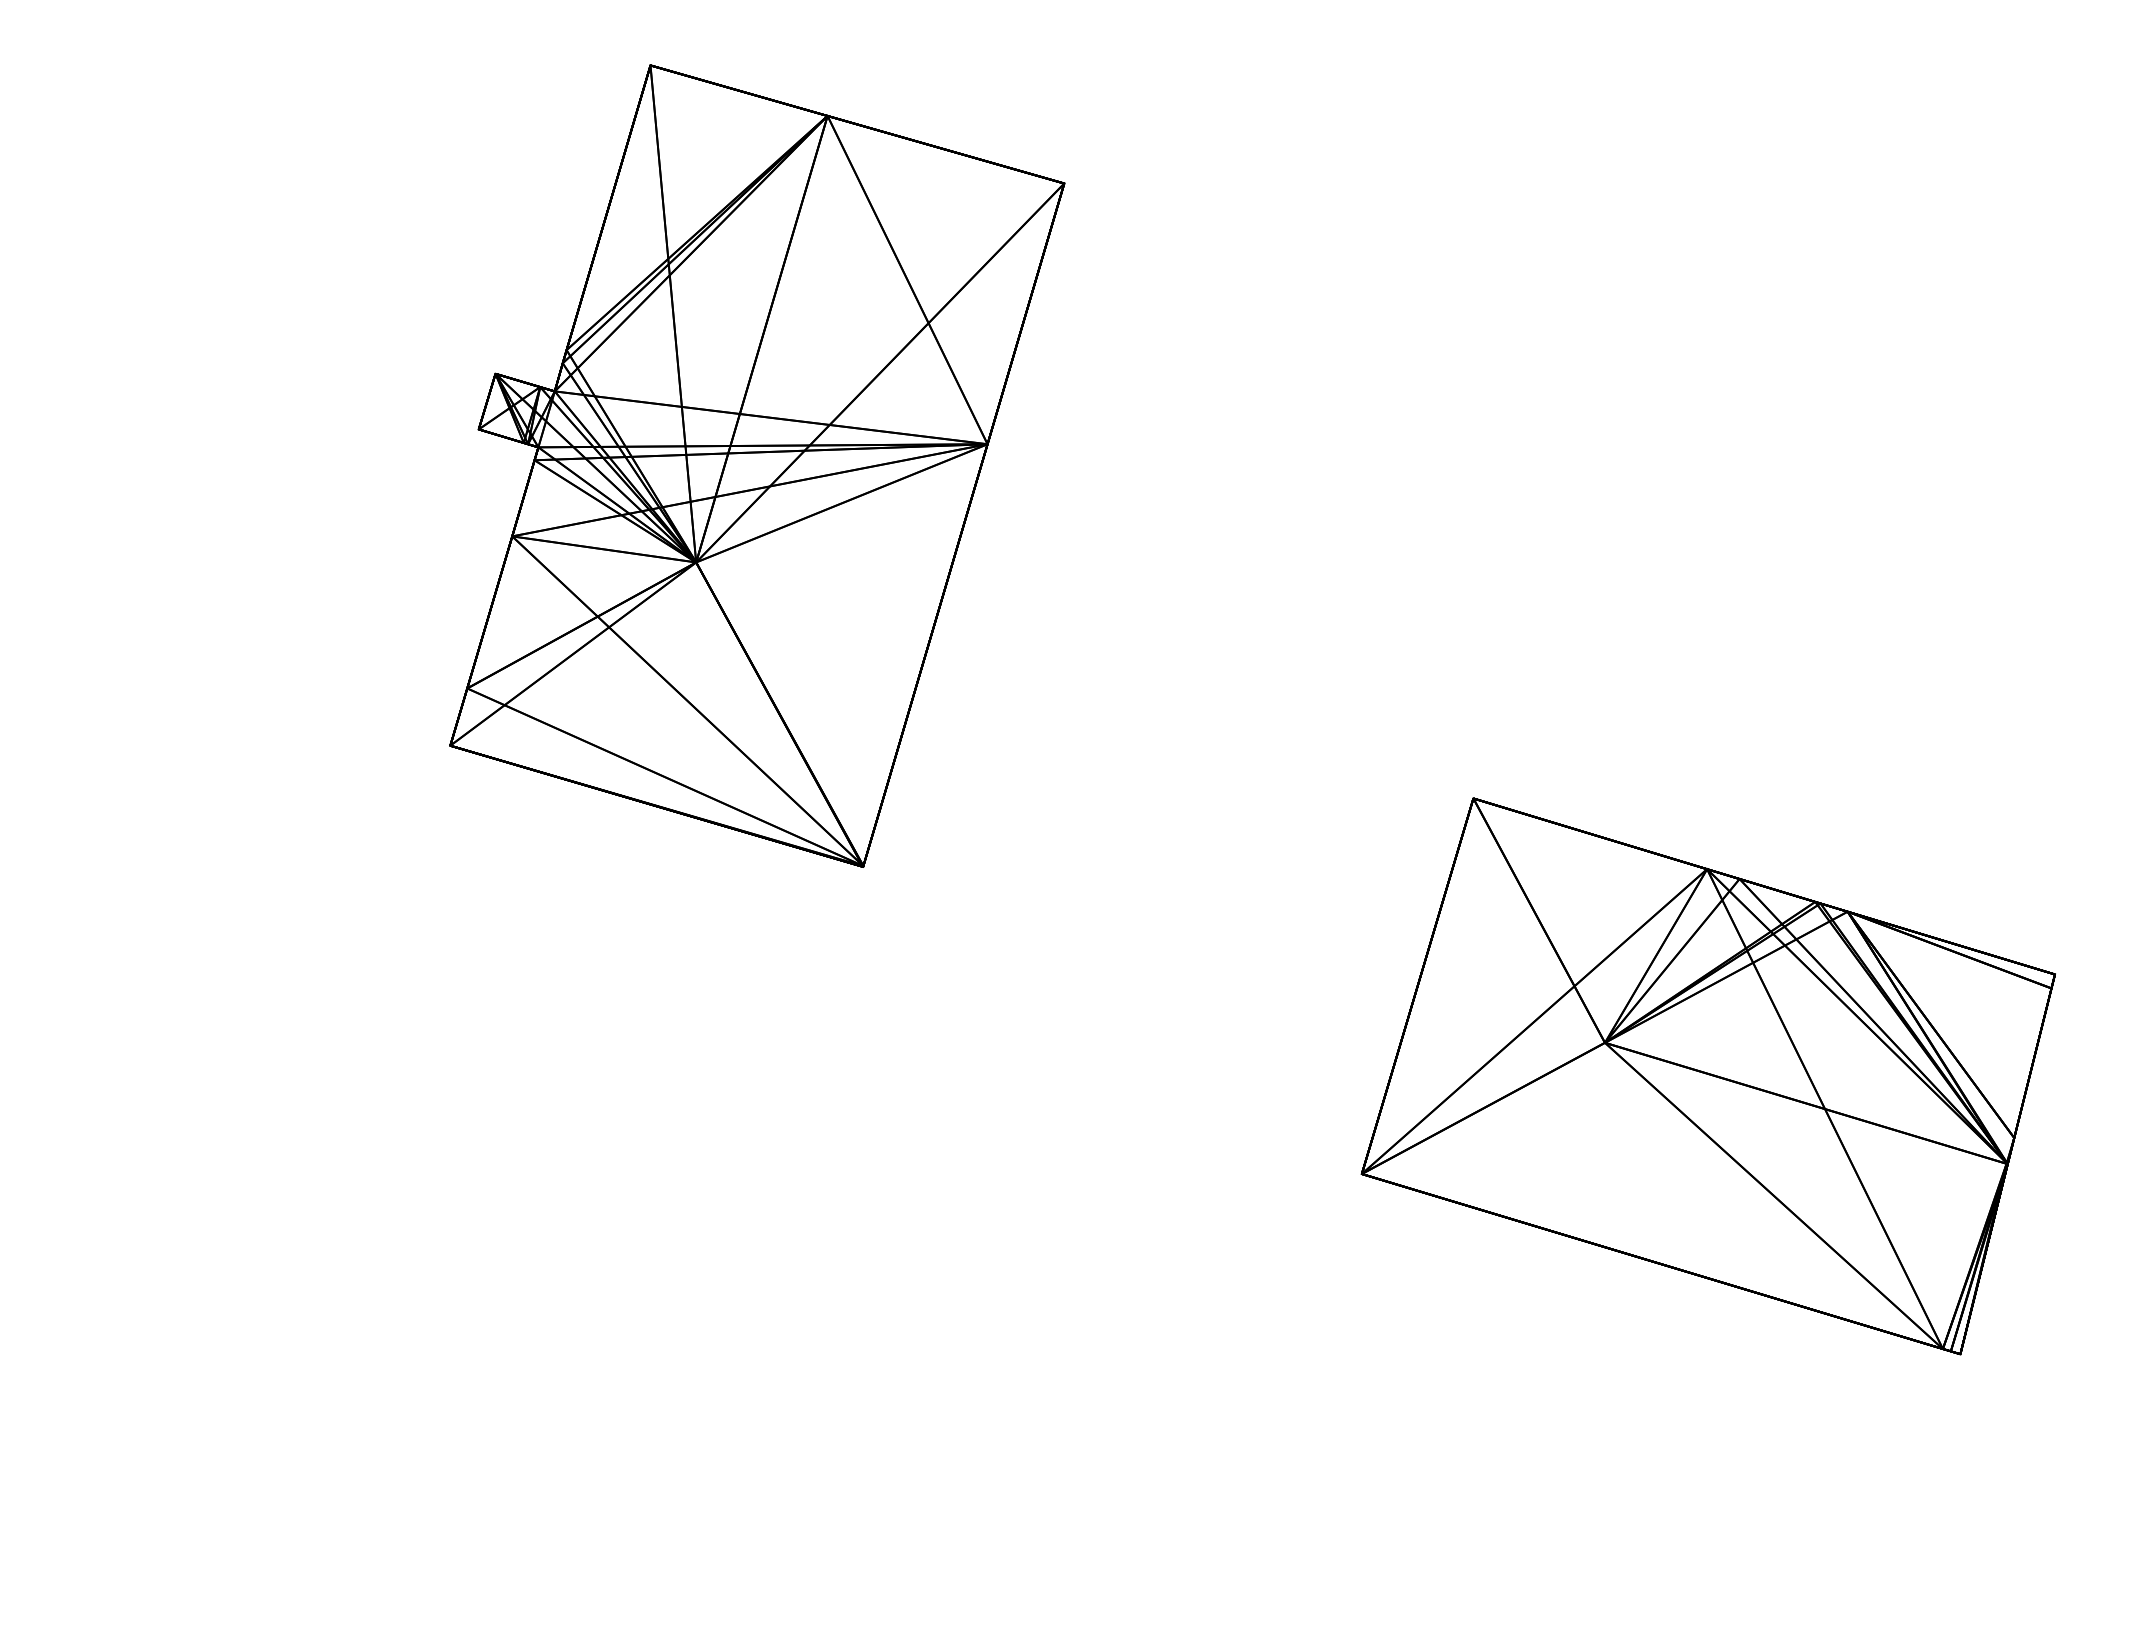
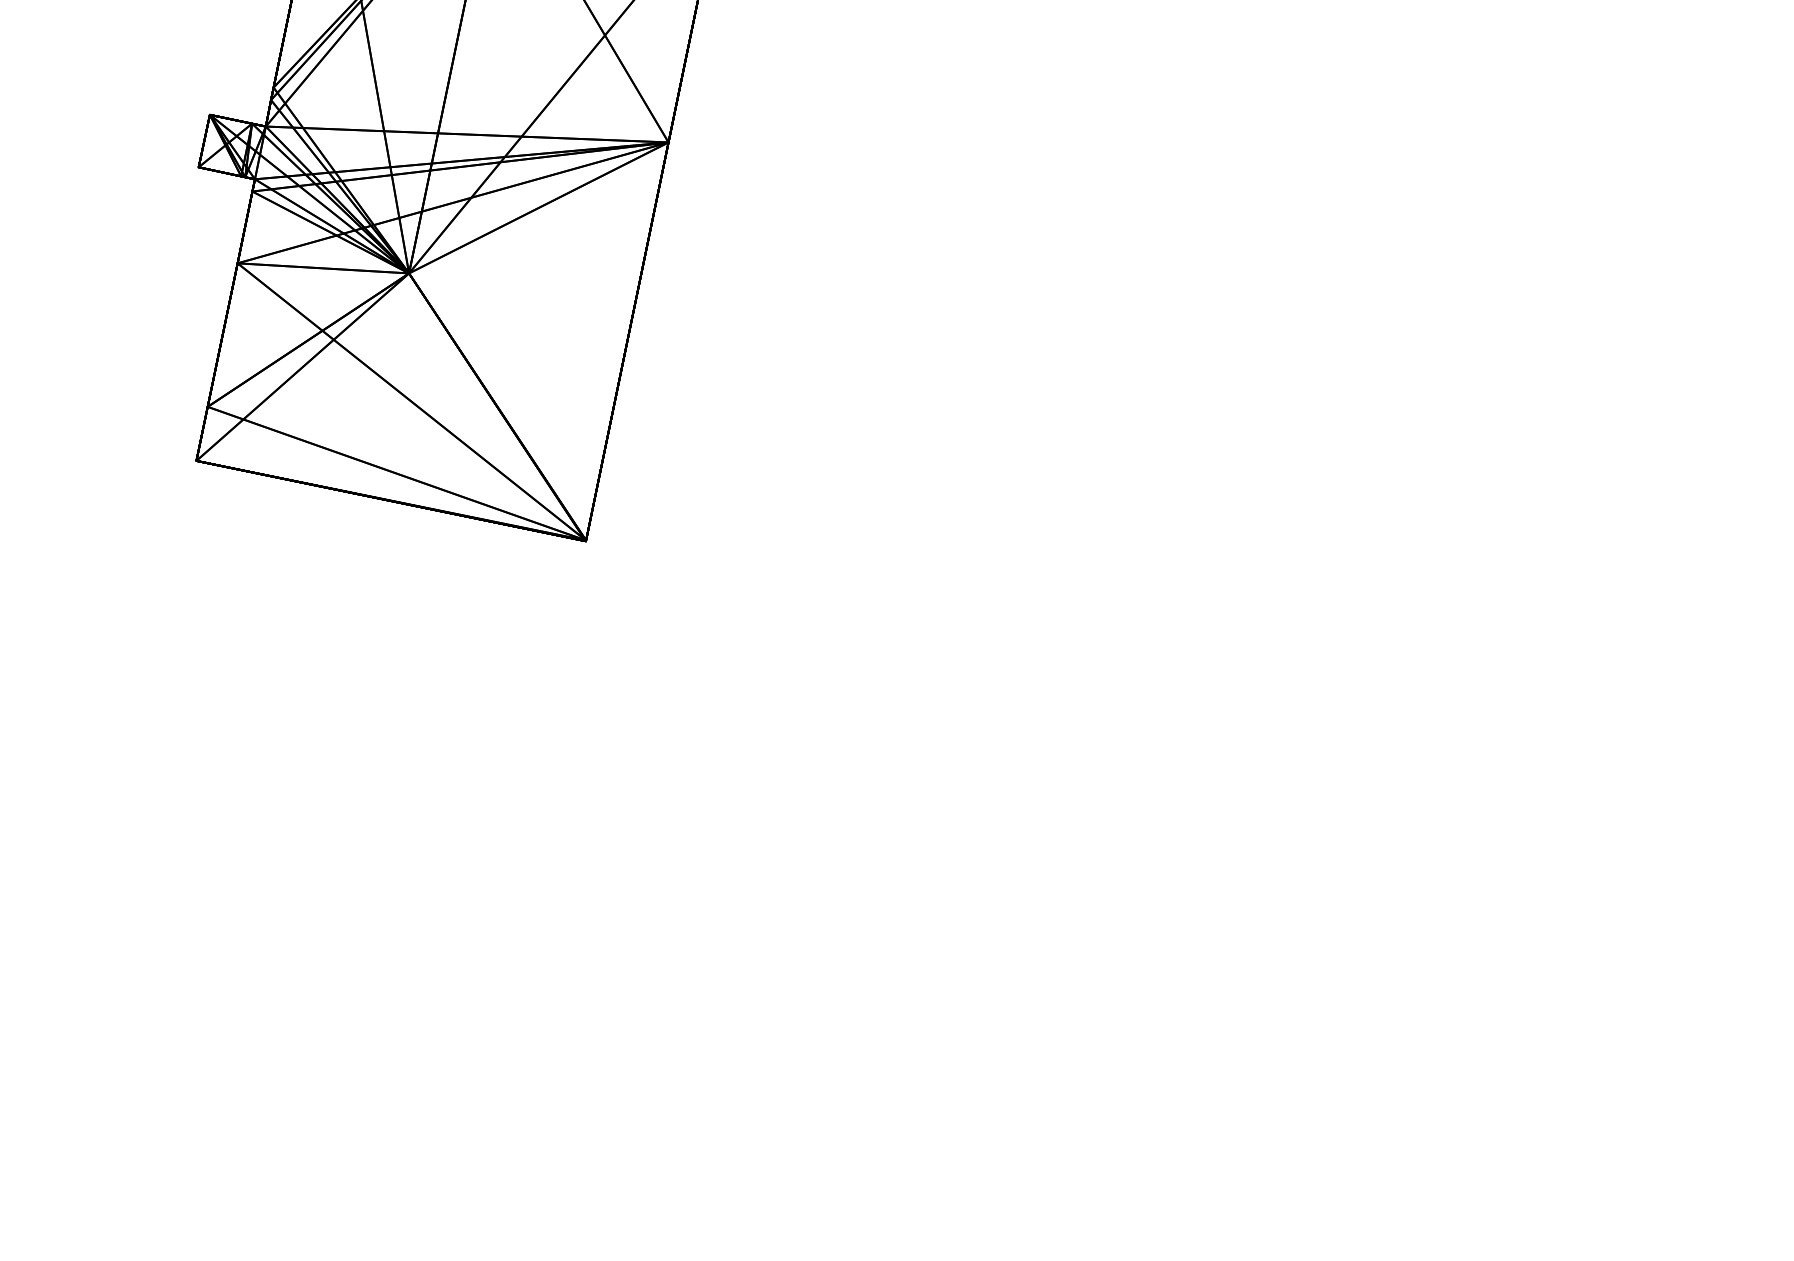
part: (1707, 1076) -> (1379, 670), removed

